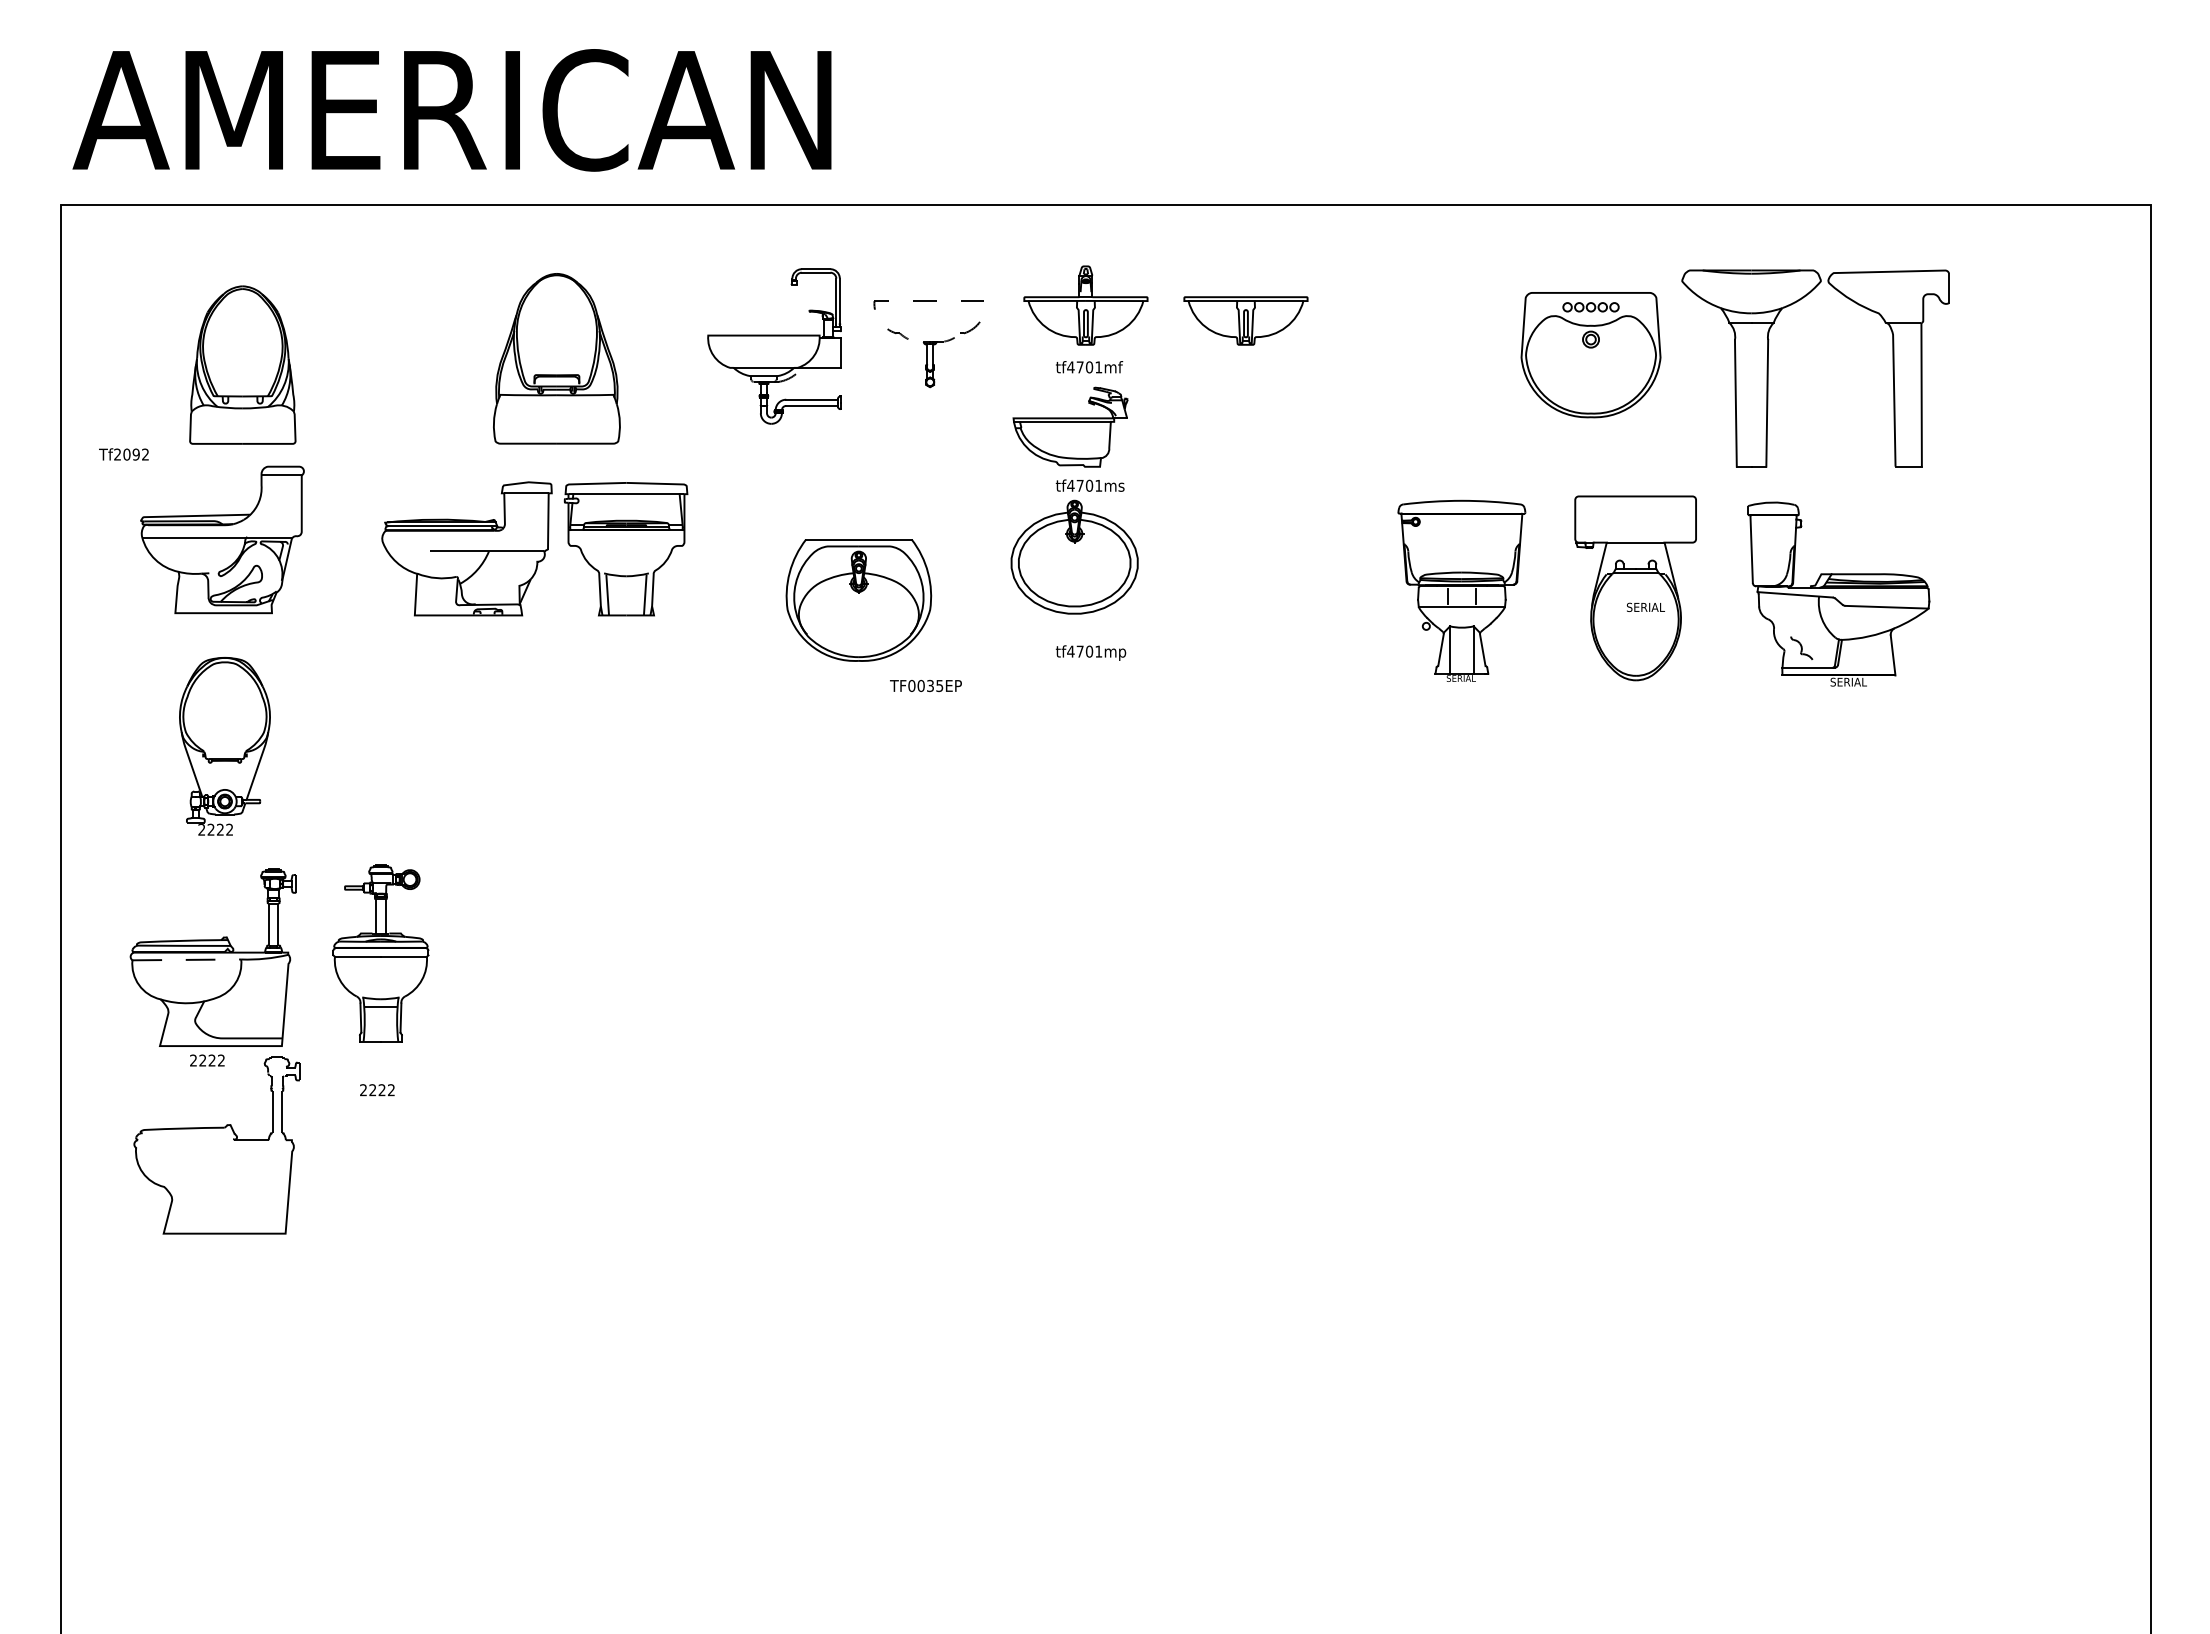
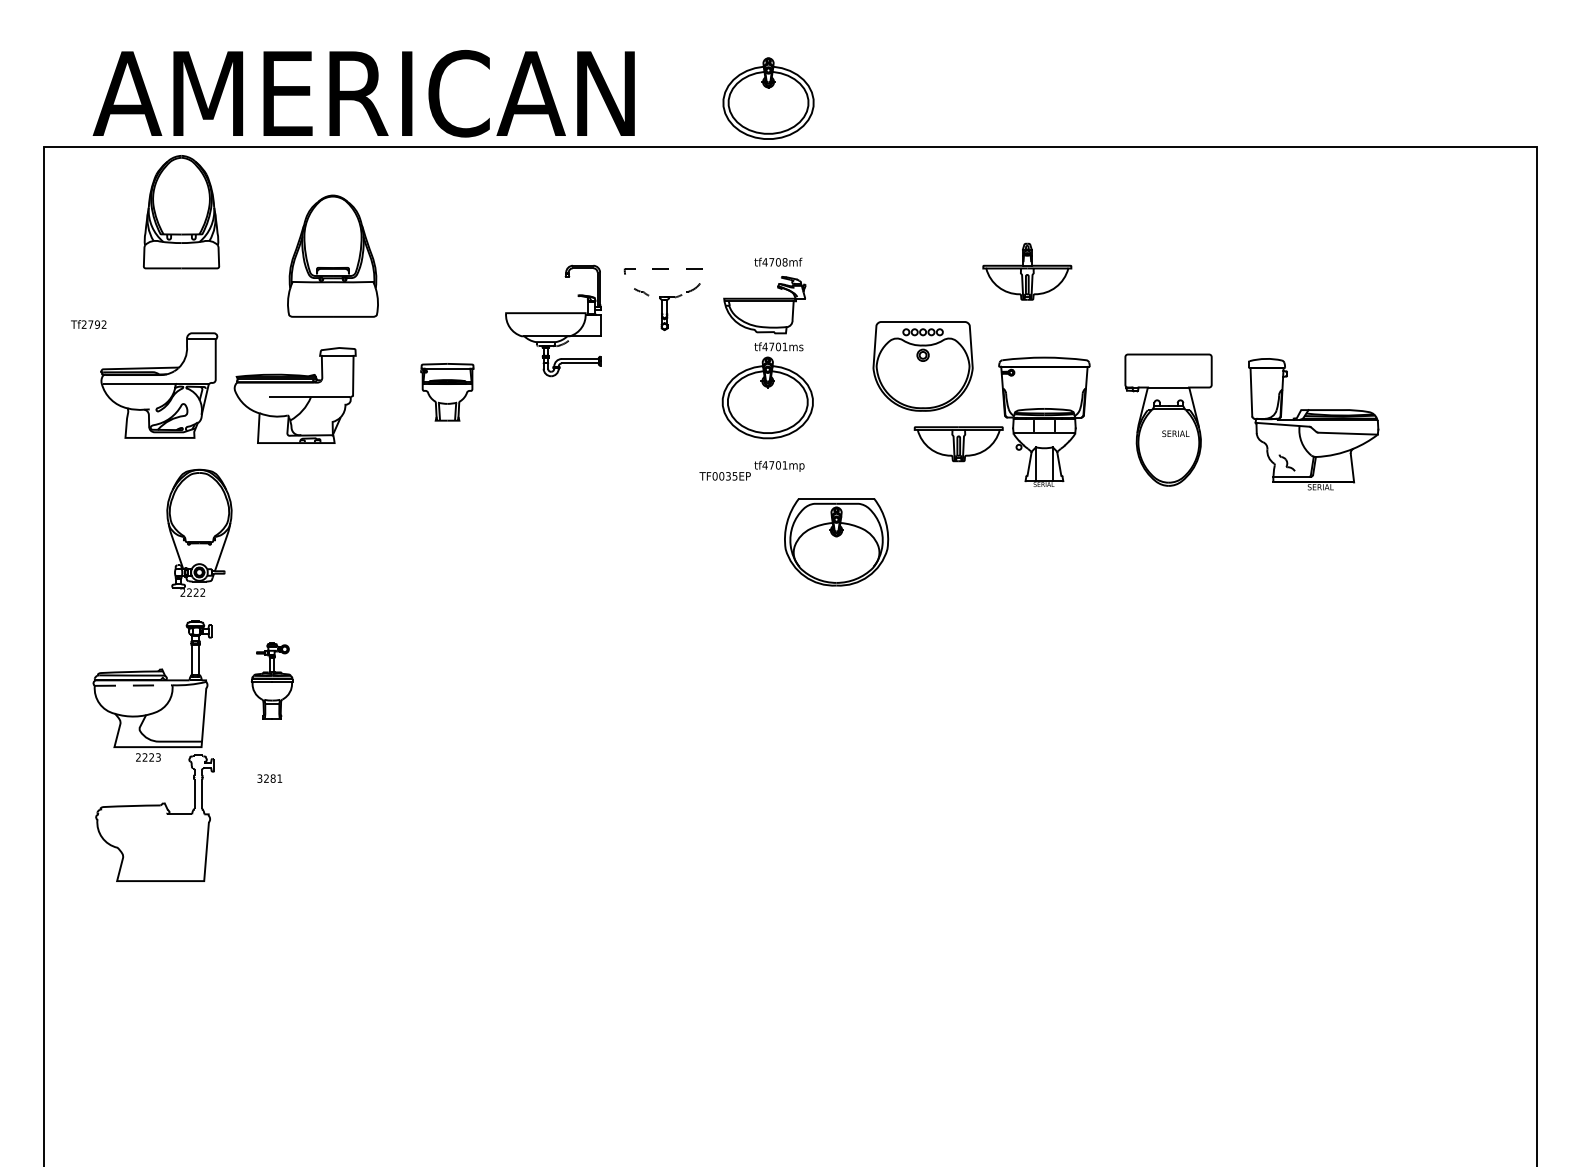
text: (451, 110) -> (363, 93), moved
part: (1075, 137) -> (768, 98), added
part: (1085, 305) -> (1027, 271), moved
part: (1245, 320) -> (958, 443), moved
part: (928, 344) -> (663, 299), moved
part: (774, 346) -> (553, 320), moved
part: (1590, 355) -> (922, 366), moved
part: (556, 358) -> (332, 255), moved
part: (242, 364) -> (181, 211), moved
text: (1098, 367) -> (784, 262), tf4701mf -> tf4708mf
part: (1768, 368) -> (1263, 263), removed
text: (126, 454) -> (90, 324), Tf2092 -> Tf2792
part: (466, 548) -> (294, 395), moved
part: (625, 549) -> (446, 392), size x0.6
part: (858, 600) -> (836, 542), moved
text: (925, 686) -> (724, 476), moved
part: (224, 746) -> (199, 533), moved
part: (380, 953) -> (271, 681), size x0.6
text: (221, 1060) -> (158, 757), 2222 -> 2223
text: (377, 1090) -> (269, 778), 2222 -> 3281

